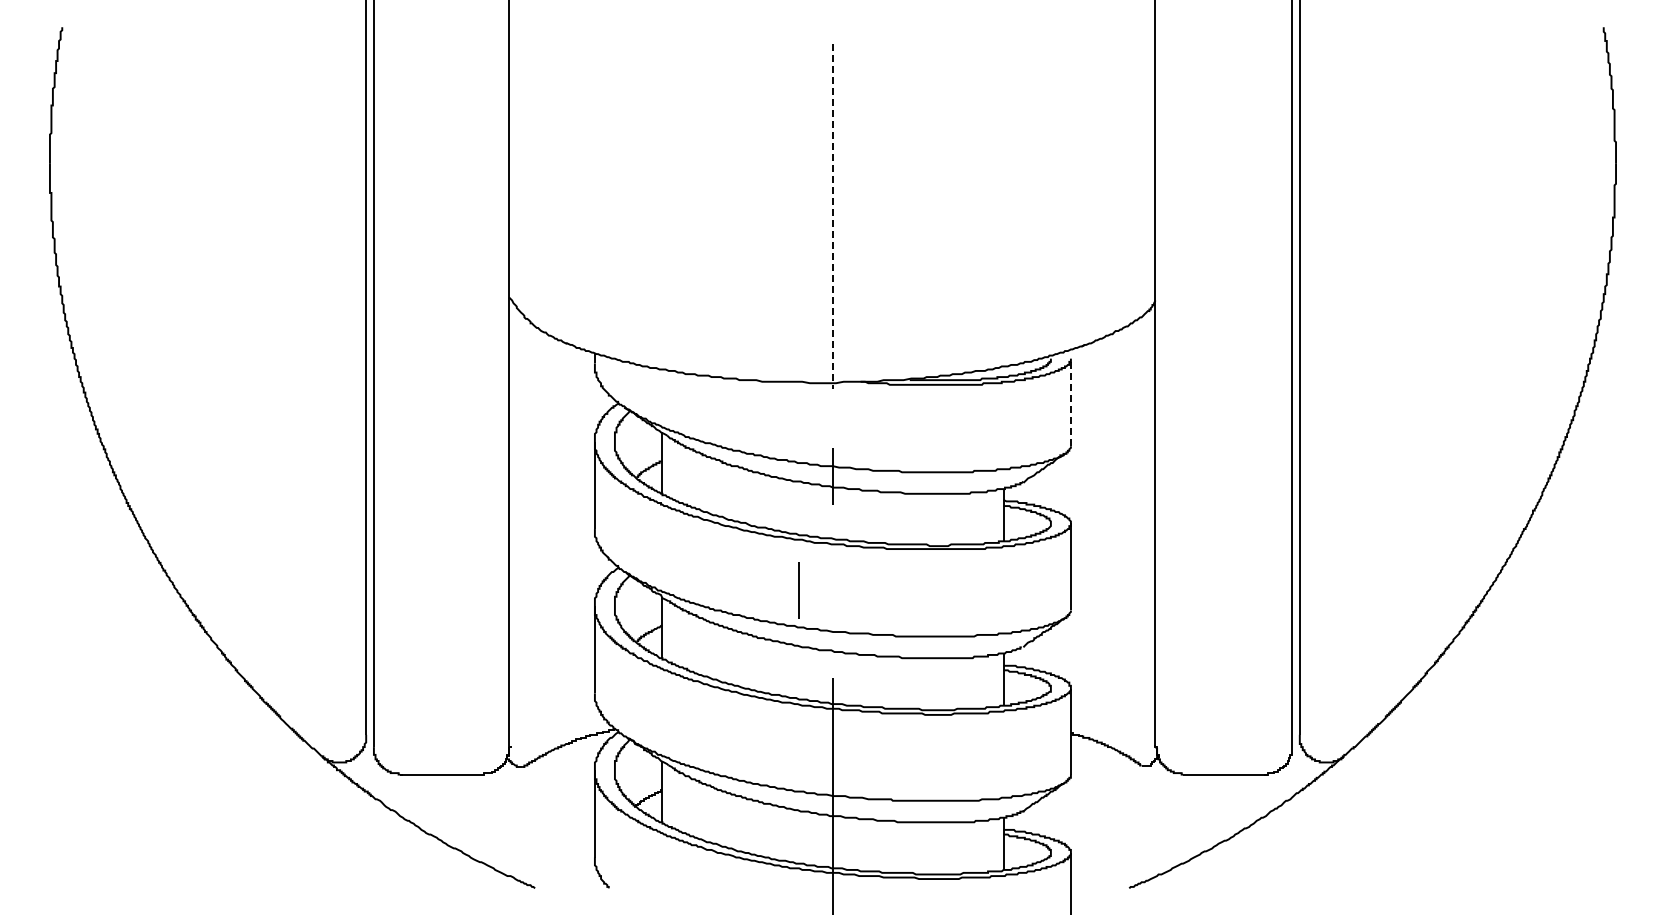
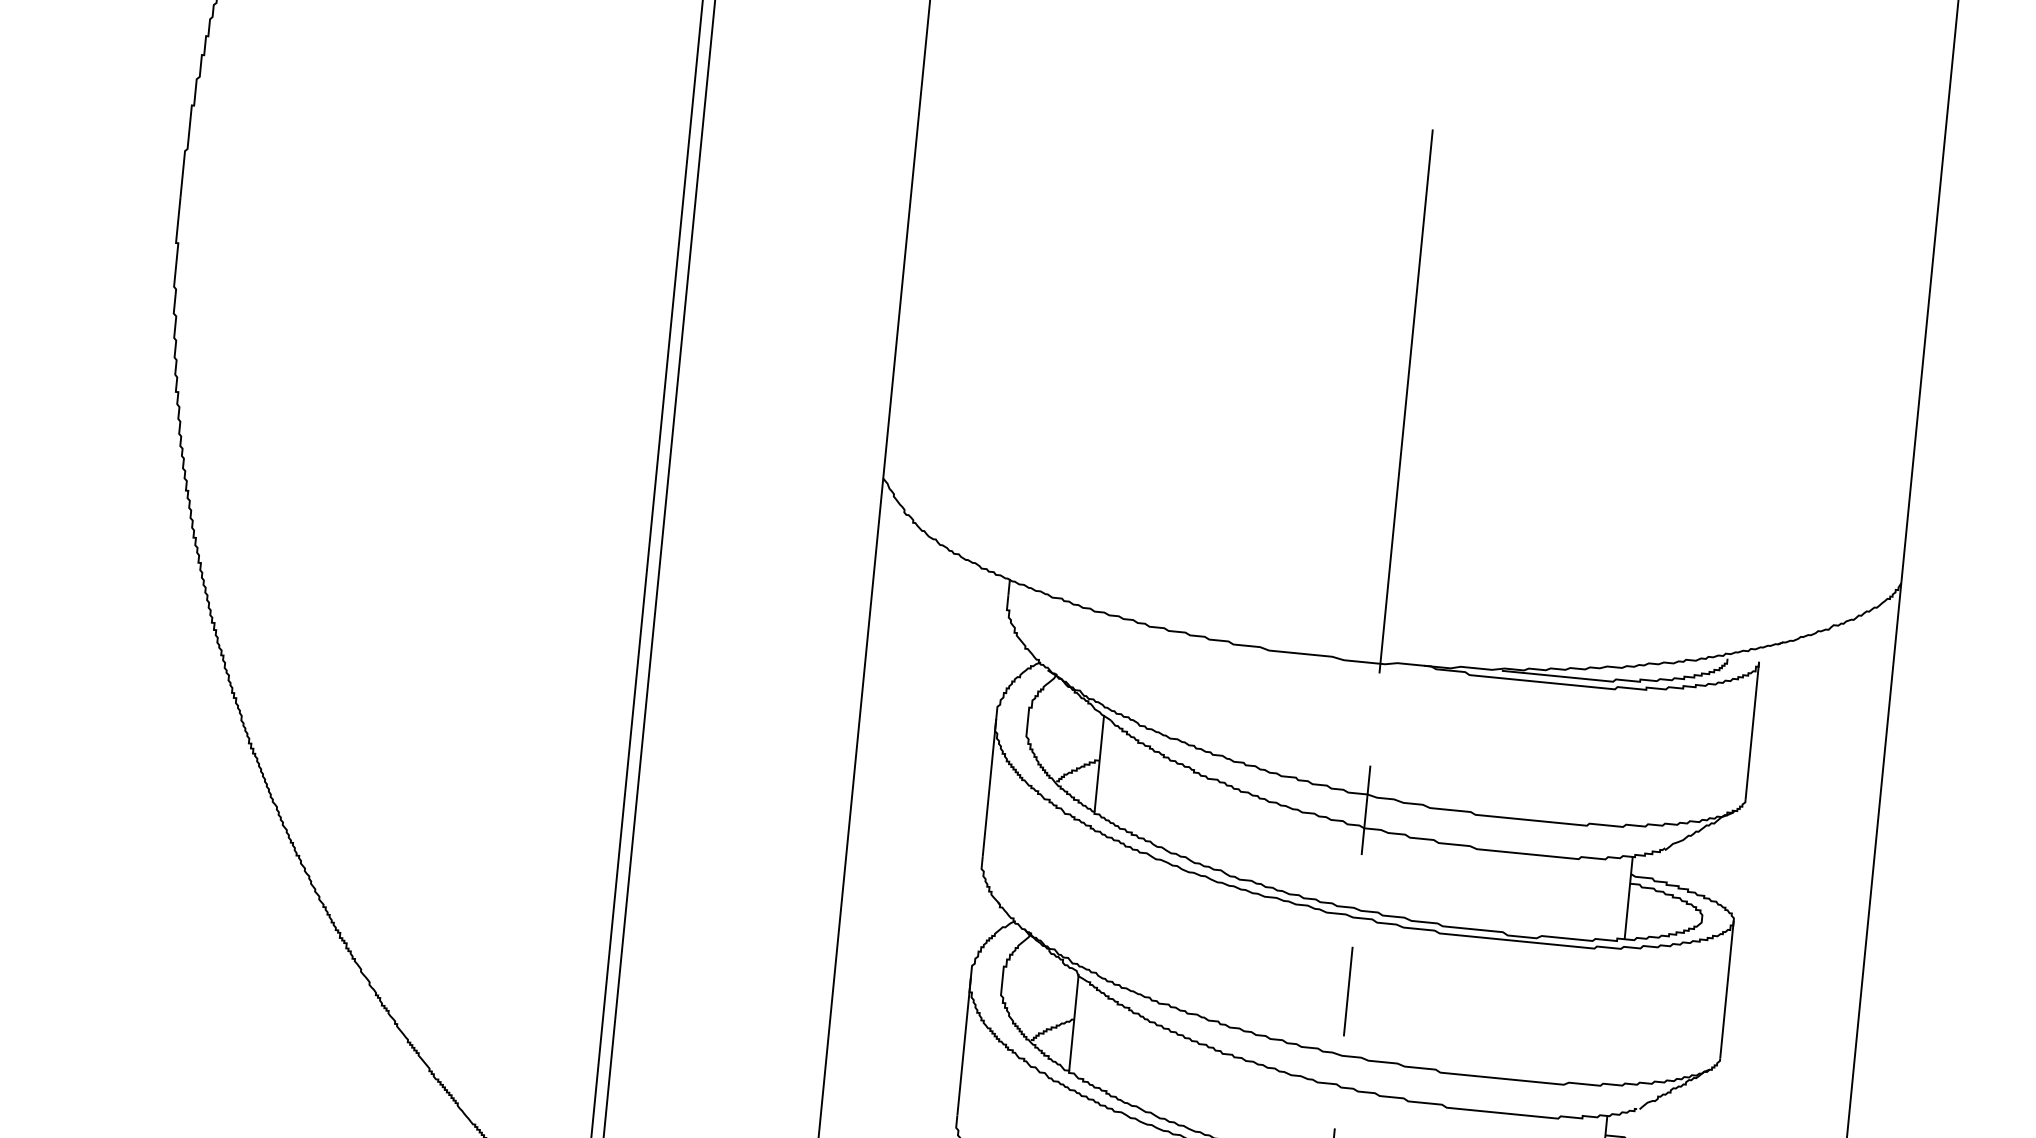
line: (833, 216) -> (1406, 401), dashed -> solid
line: (1070, 402) -> (1751, 730), dashed -> solid
line: (798, 590) -> (1347, 991), moved

